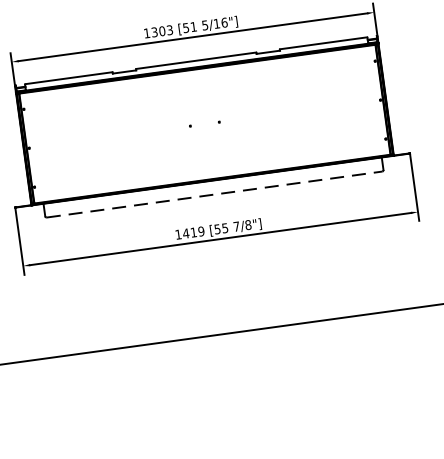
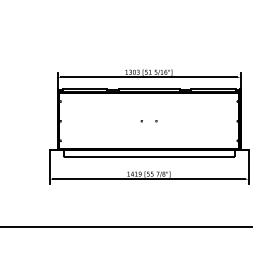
line: (215, 193) -> (149, 156), dashed -> solid

